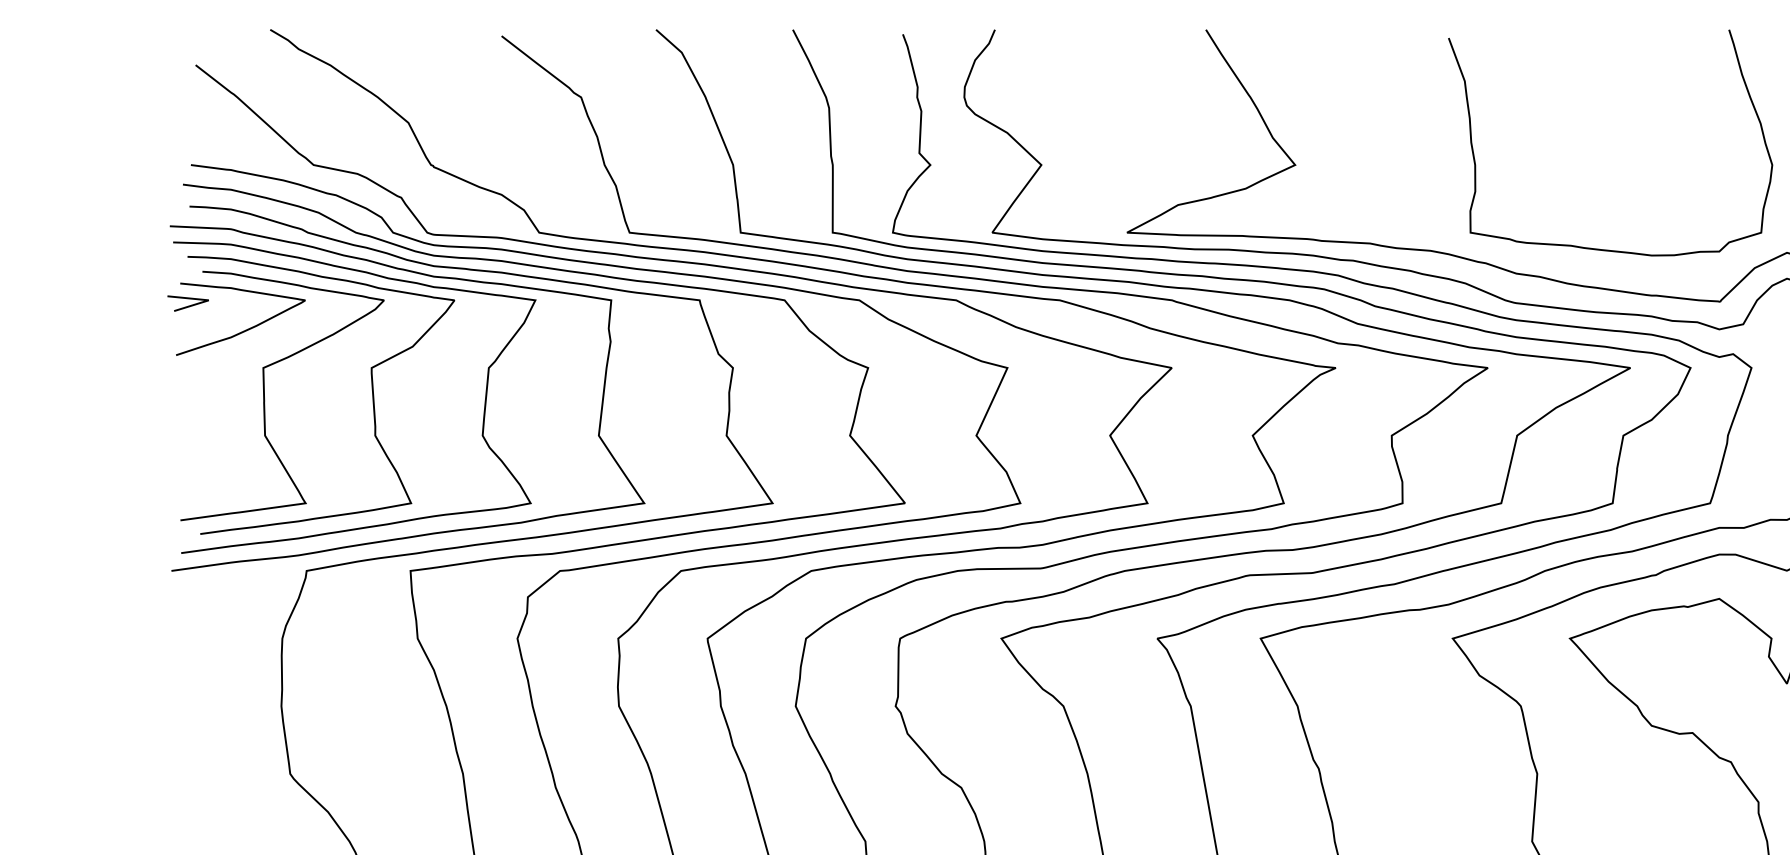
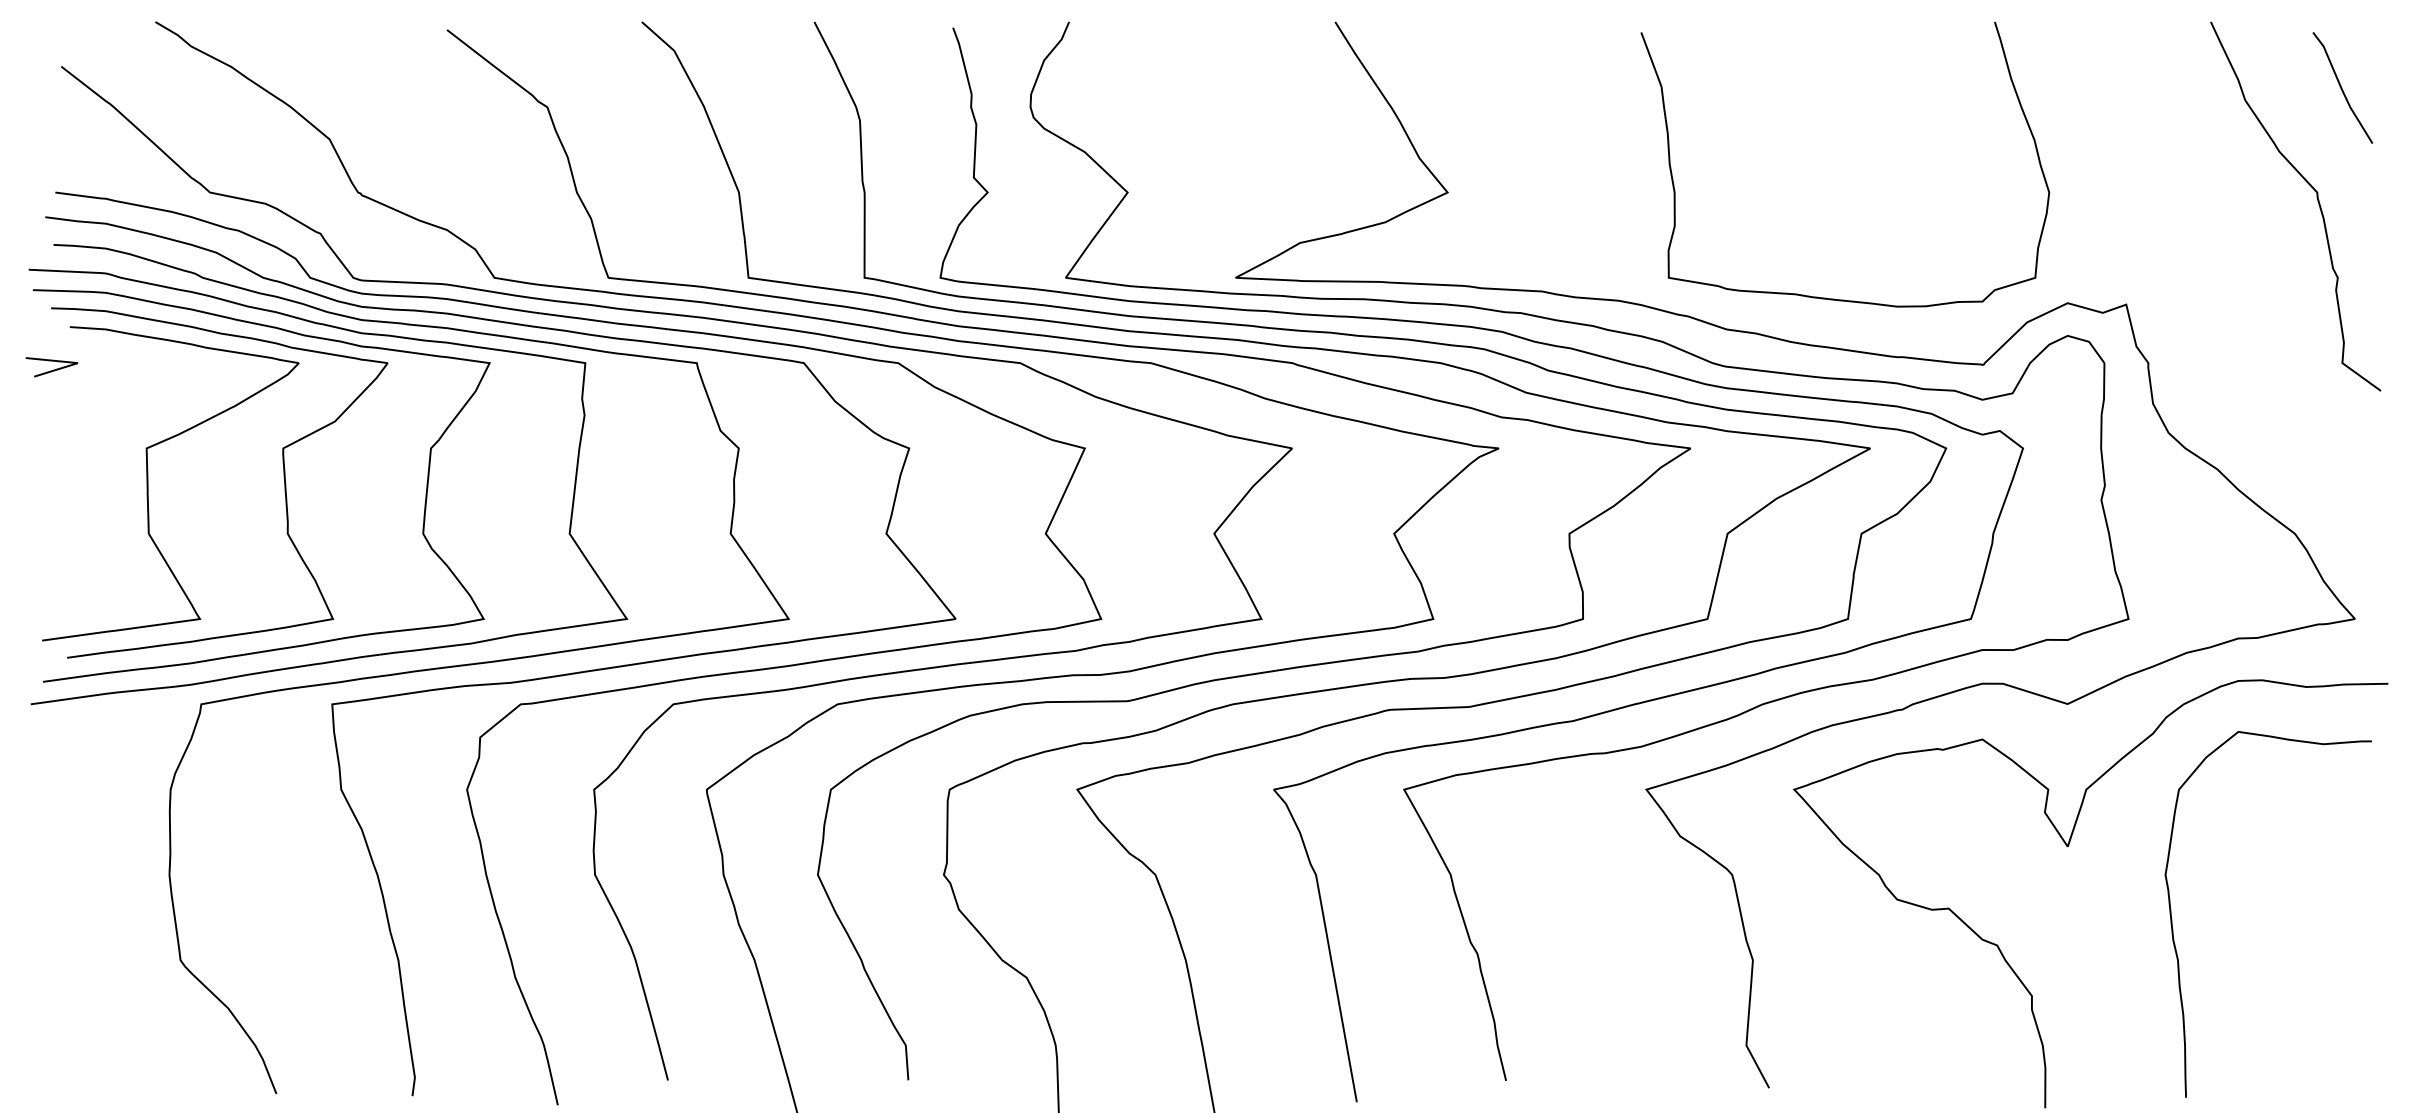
curve: (244, 329) -> (123, 400), removed

